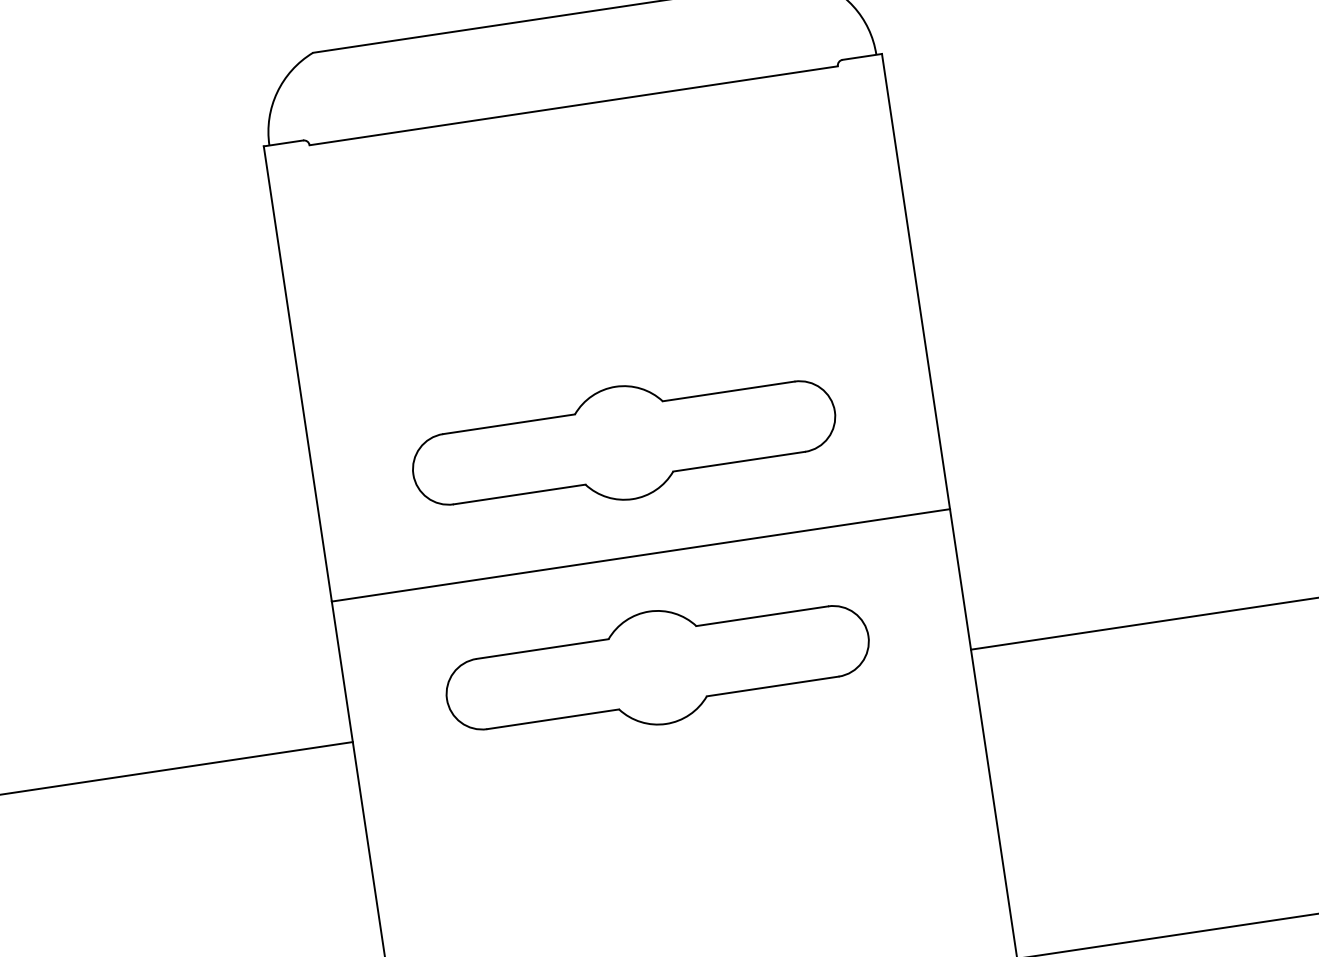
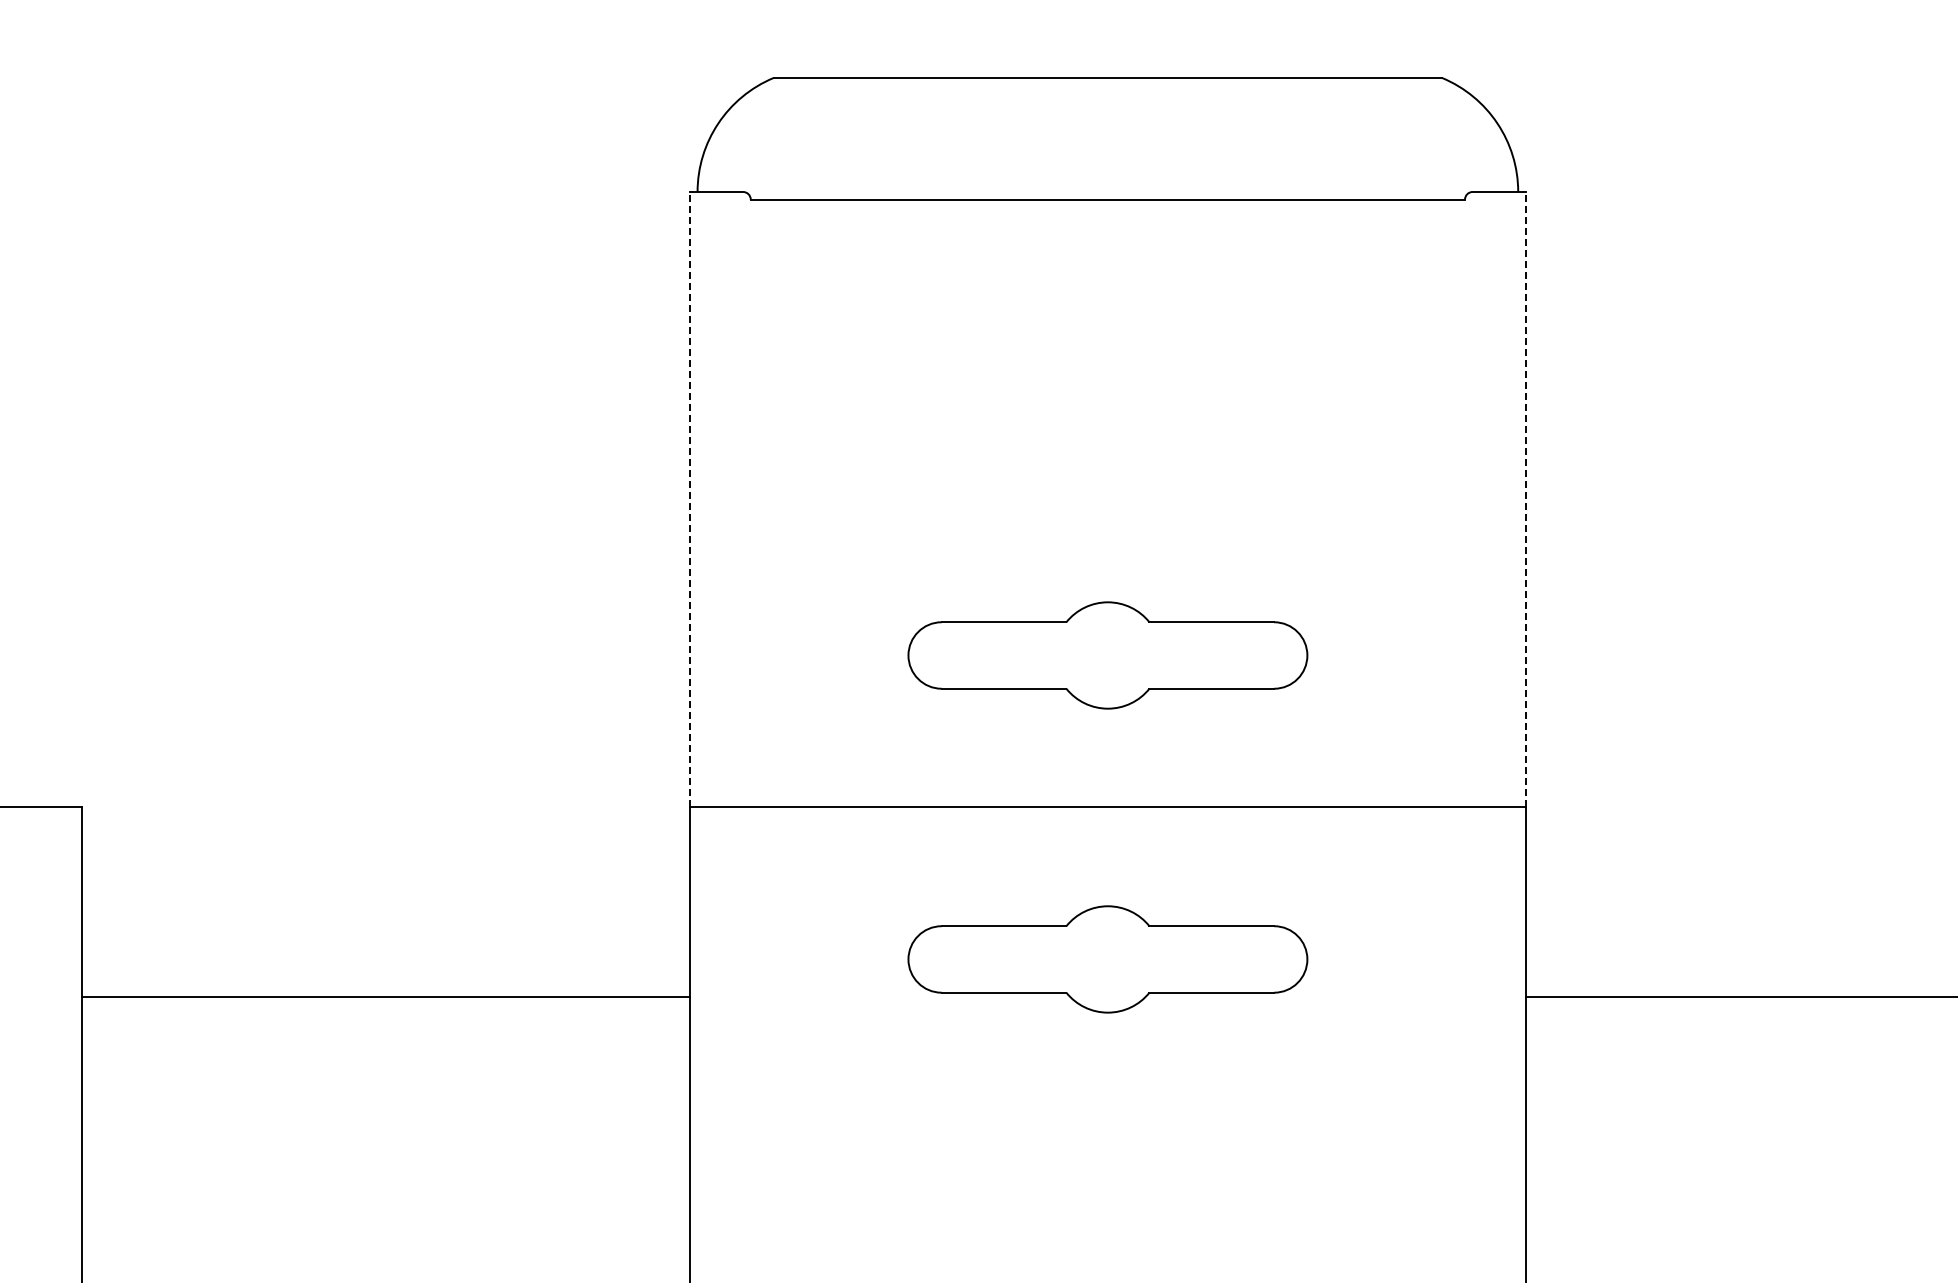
line: (915, 281) -> (1525, 499), solid -> dashed
line: (297, 373) -> (689, 499), solid -> dashed
part: (623, 443) -> (1107, 655), size x0.7
part: (657, 667) -> (1107, 959), size x0.7

